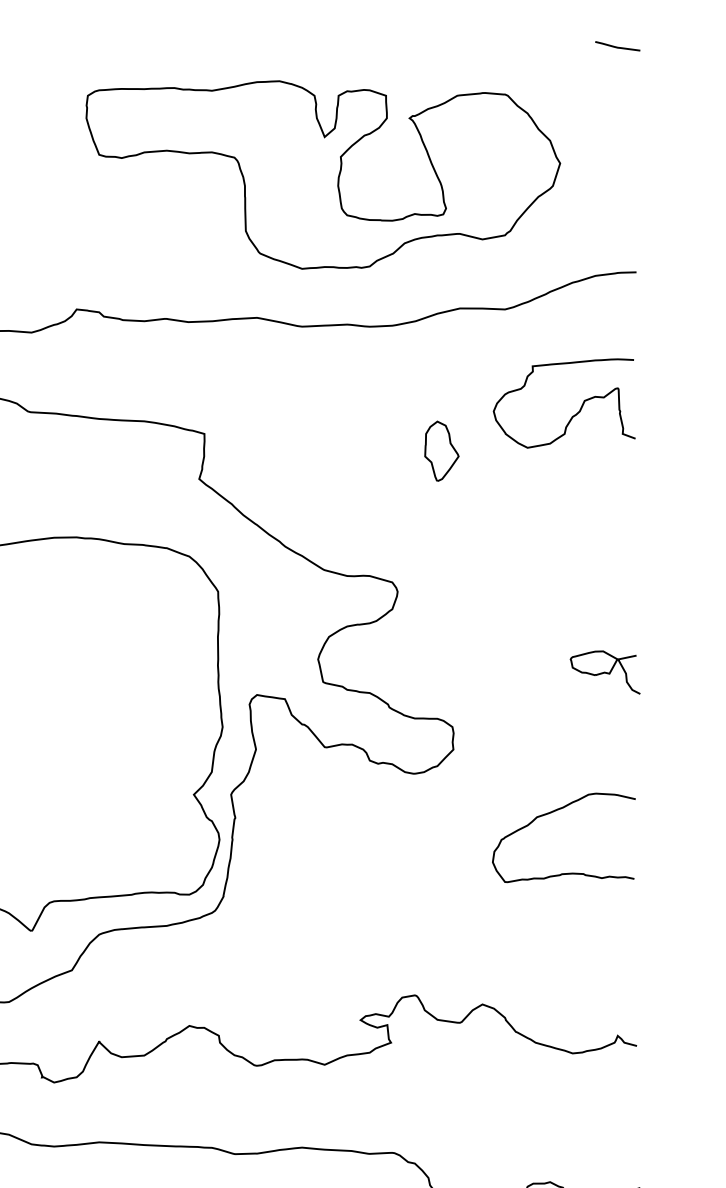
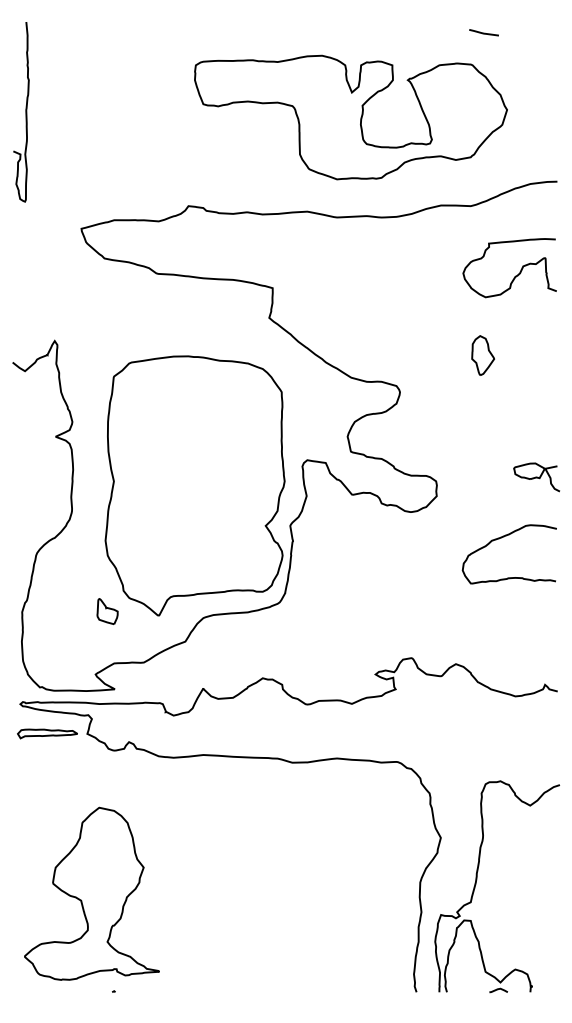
line: (616, 45) -> (483, 32), moved
part: (442, 451) -> (483, 355), moved
part: (604, 672) -> (536, 477), moved

